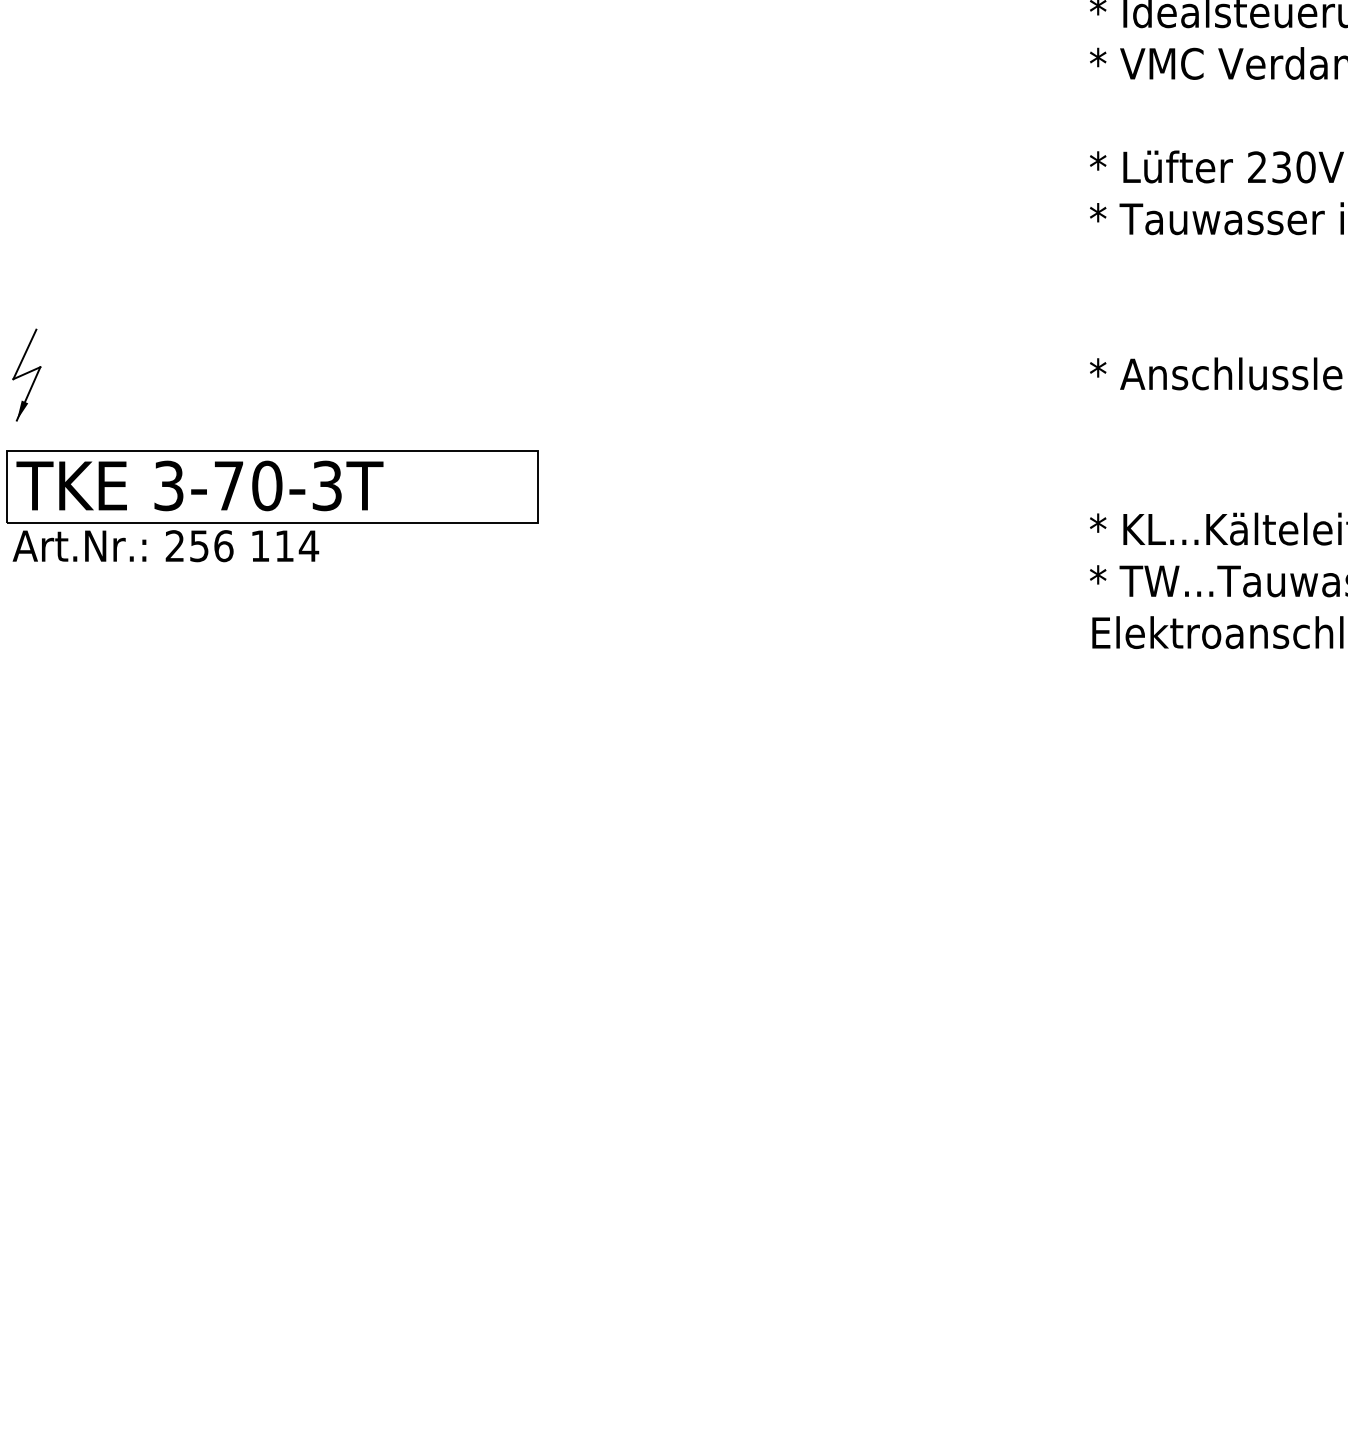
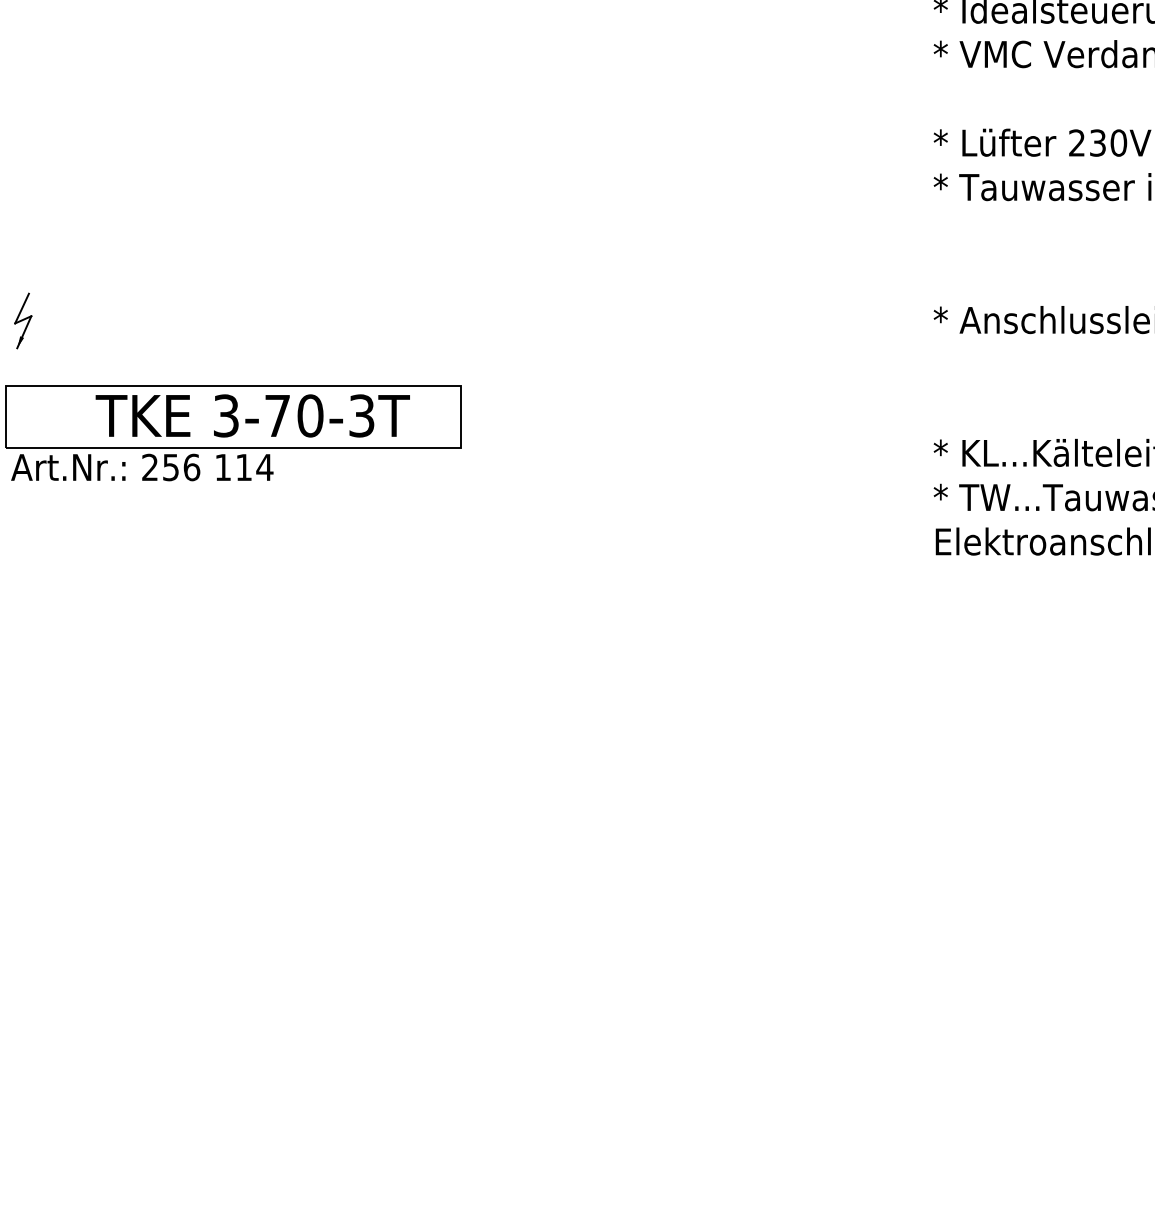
part: (26, 374) -> (22, 320), size x0.7
text: (199, 485) -> (252, 415), moved

